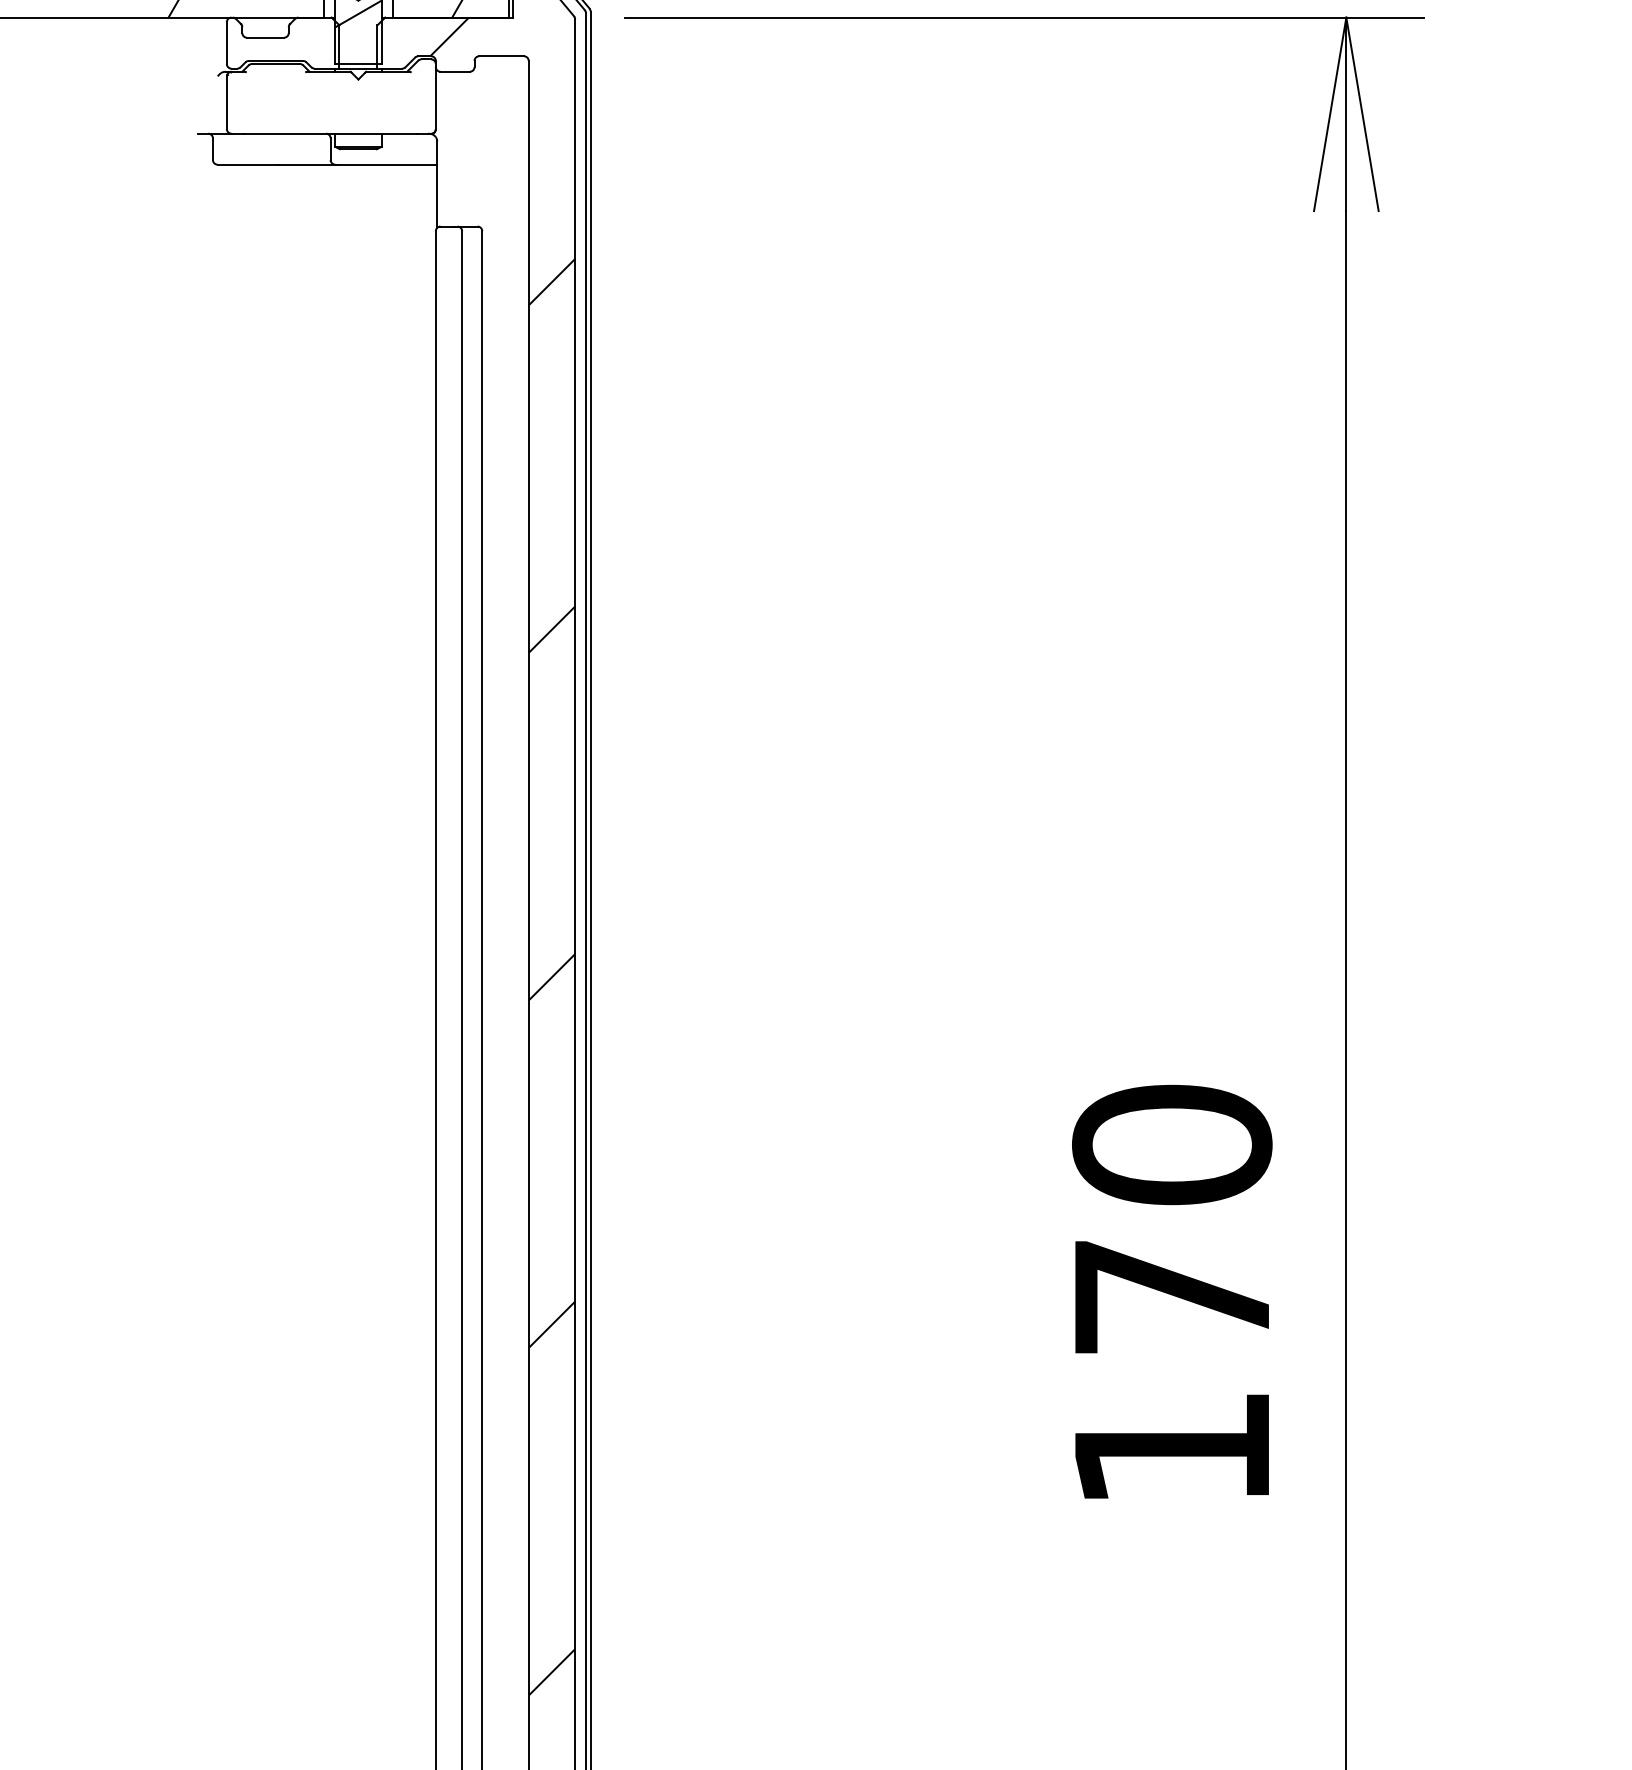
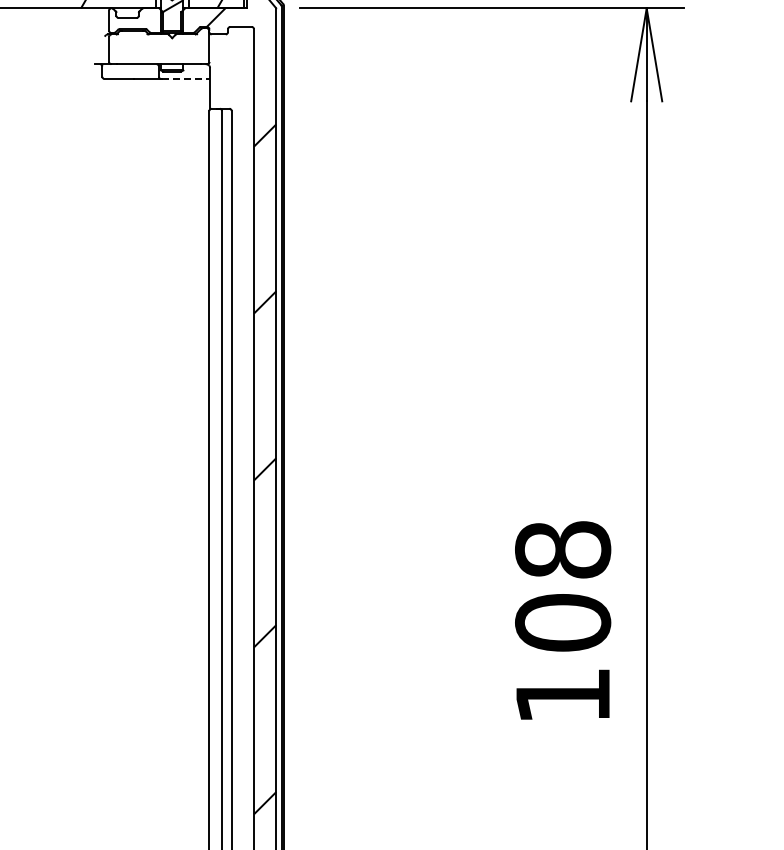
line: (388, 165) -> (186, 79), solid -> dashed
text: (1173, 1221) -> (563, 586), 170 -> 108

